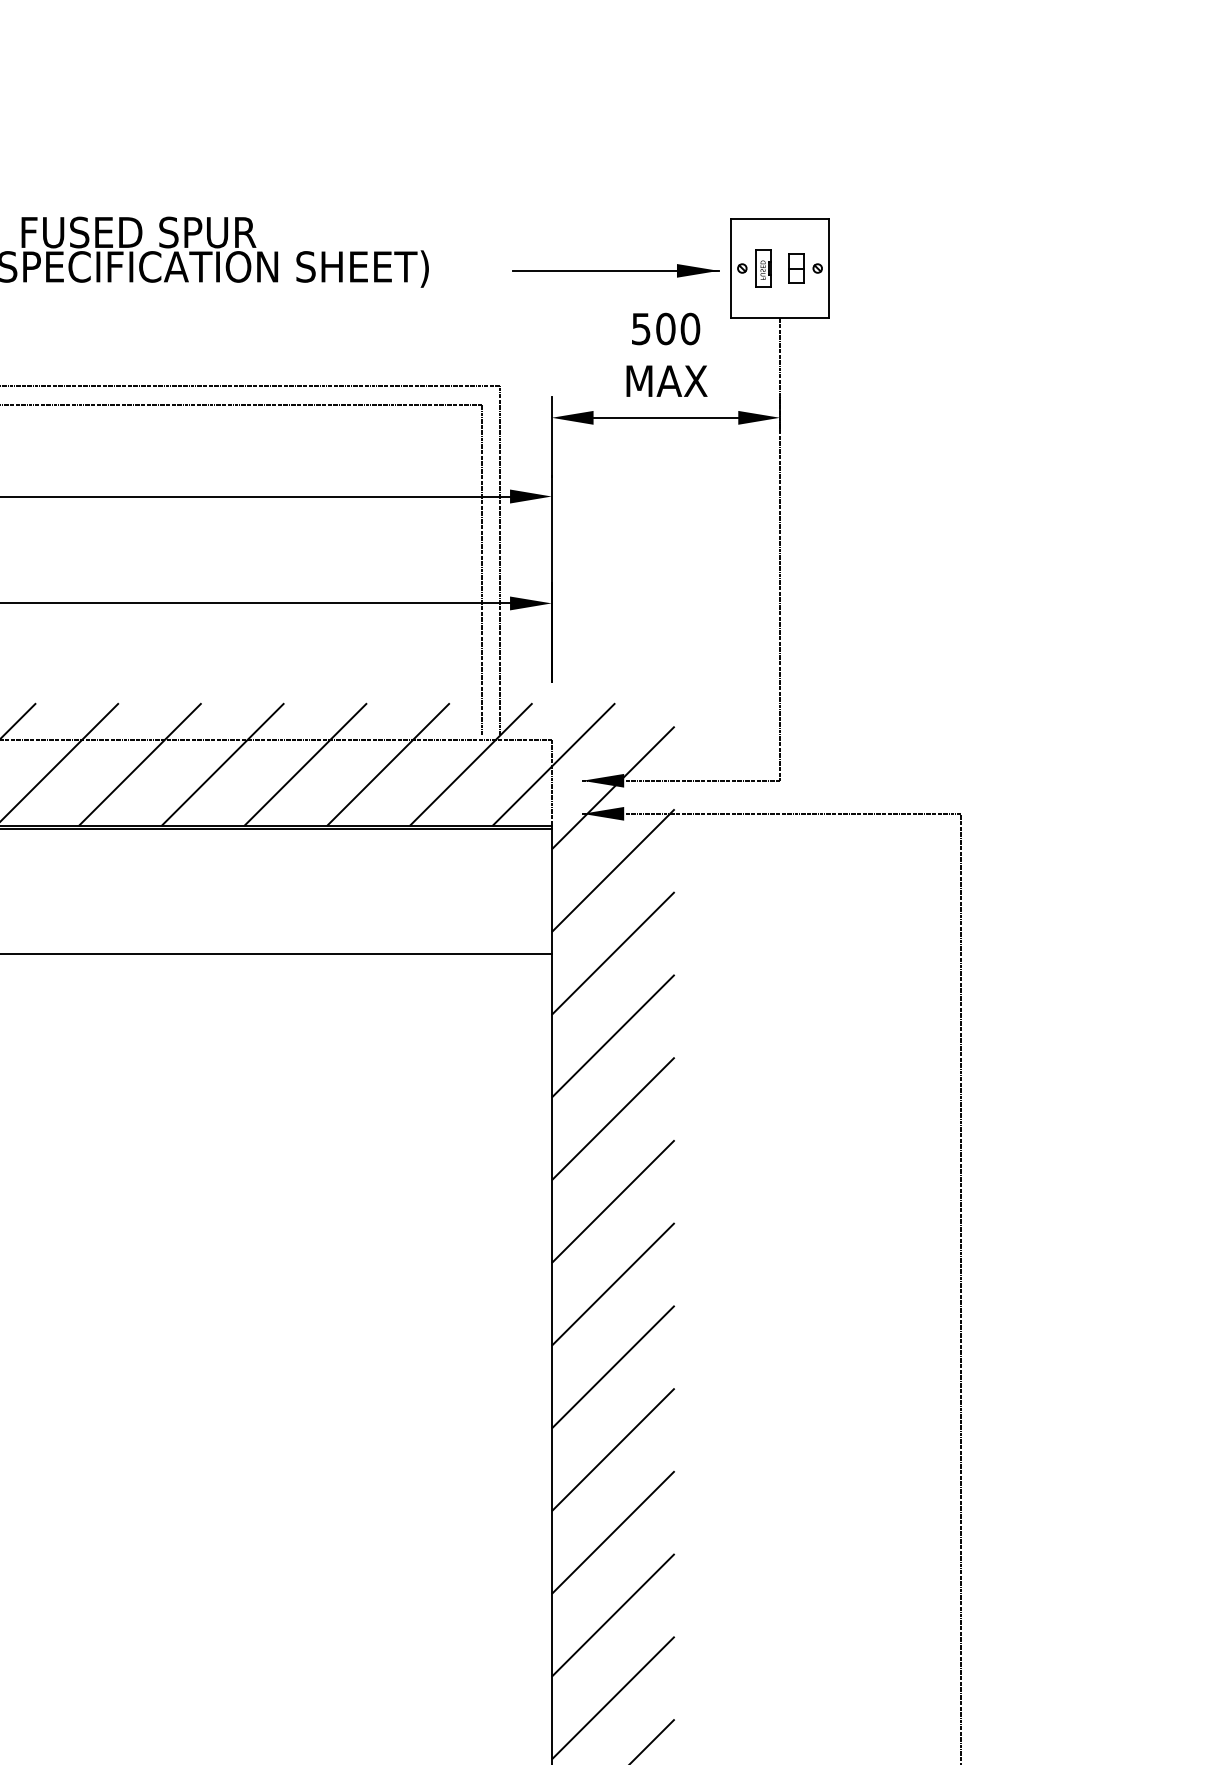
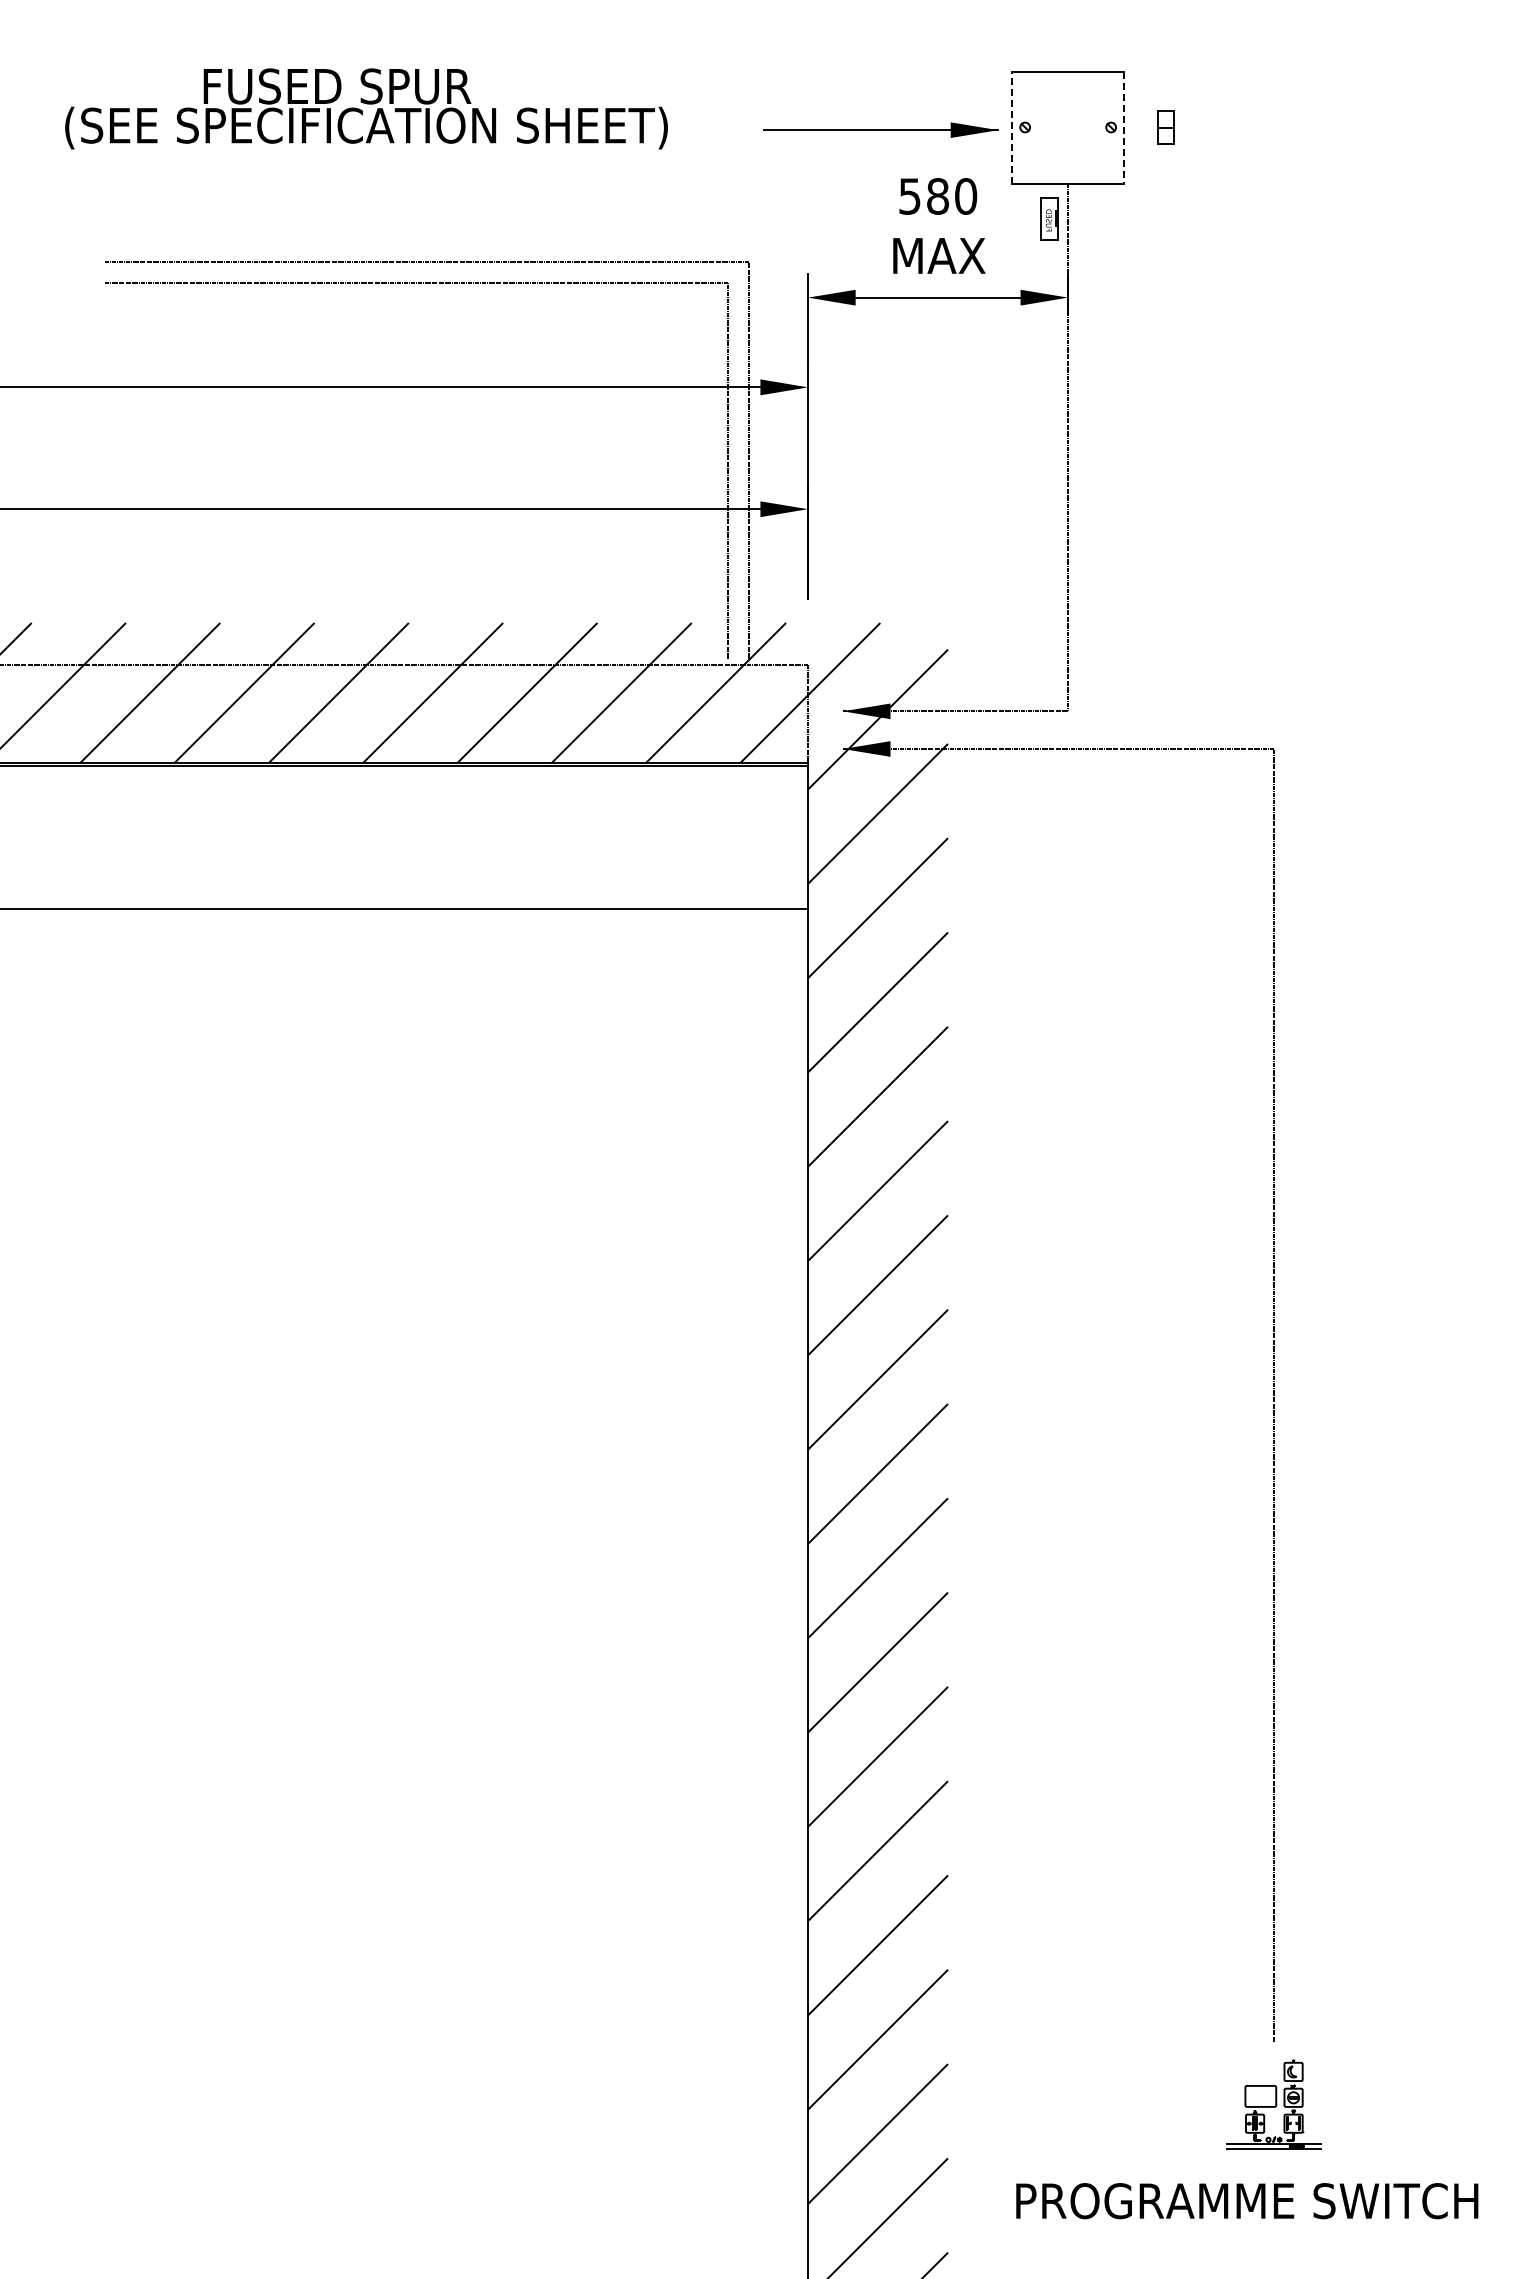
line: (731, 268) -> (1012, 127), solid -> dashed
part: (763, 268) -> (1049, 218), moved
part: (796, 268) -> (1165, 127), moved
line: (829, 269) -> (1124, 128), solid -> dashed
text: (666, 329) -> (938, 196), 500 -> 580

